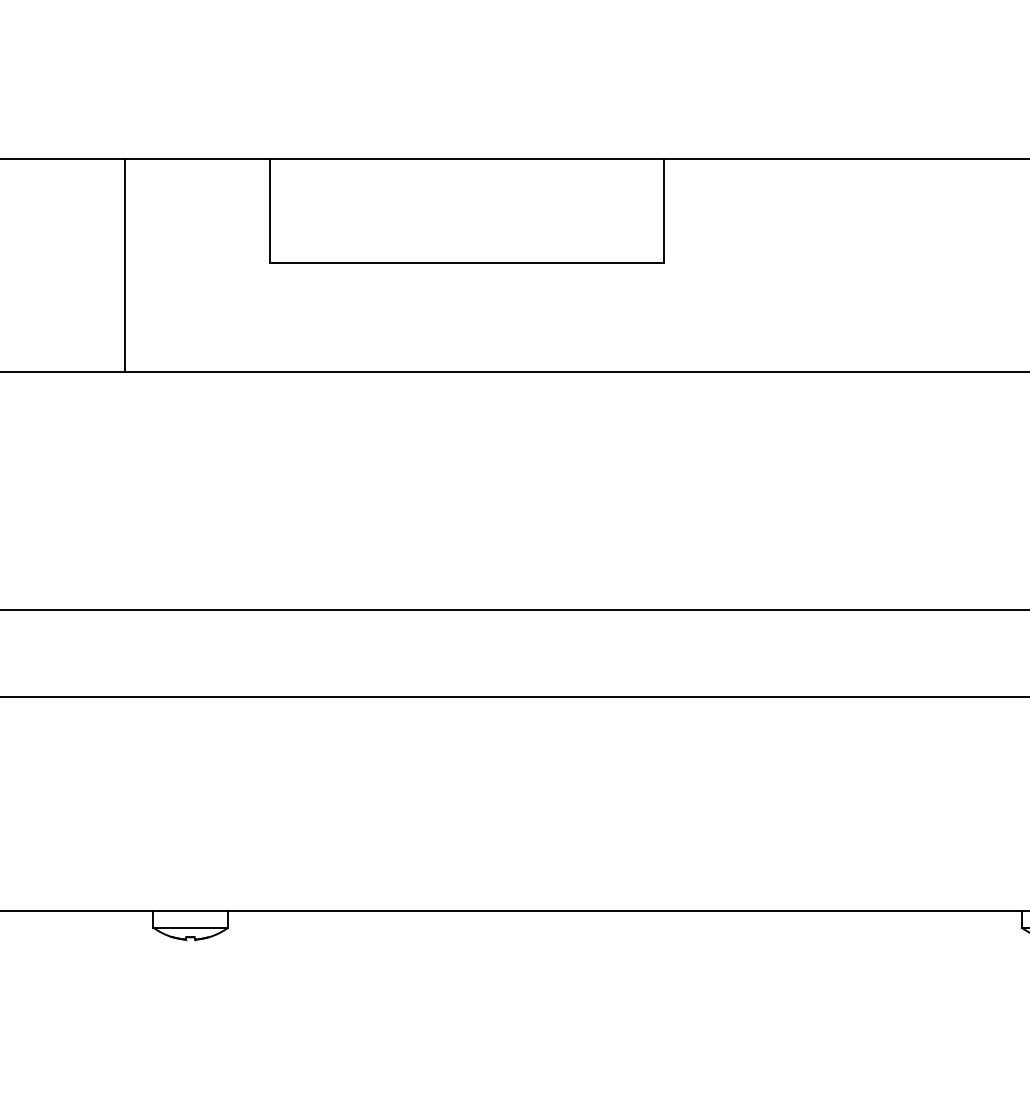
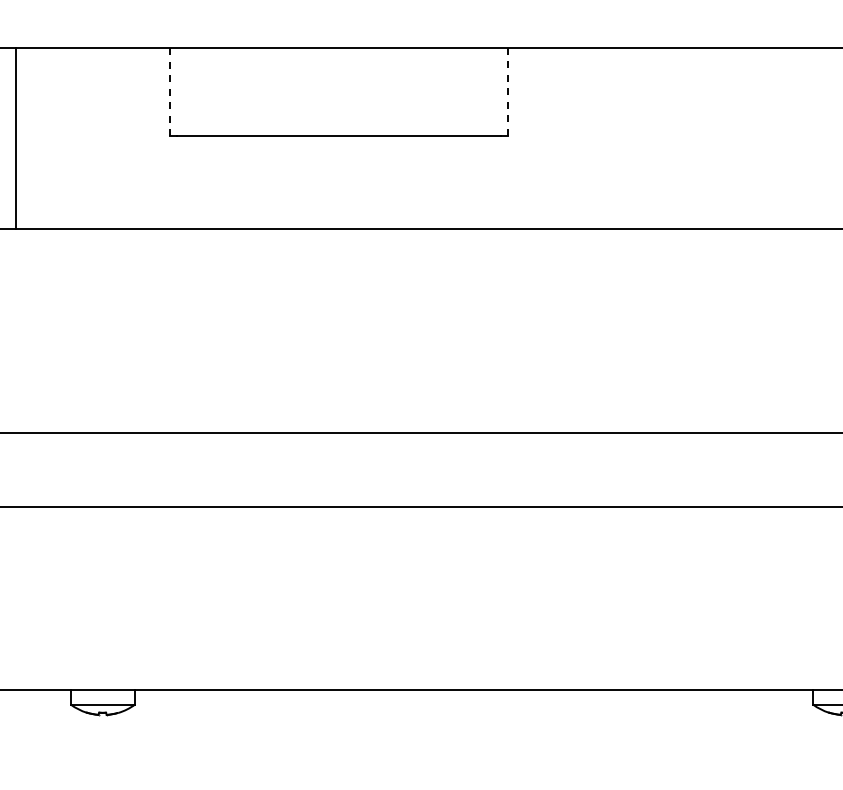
line: (269, 211) -> (170, 92), solid -> dashed
line: (664, 211) -> (507, 92), solid -> dashed
line: (125, 265) -> (16, 138), moved

